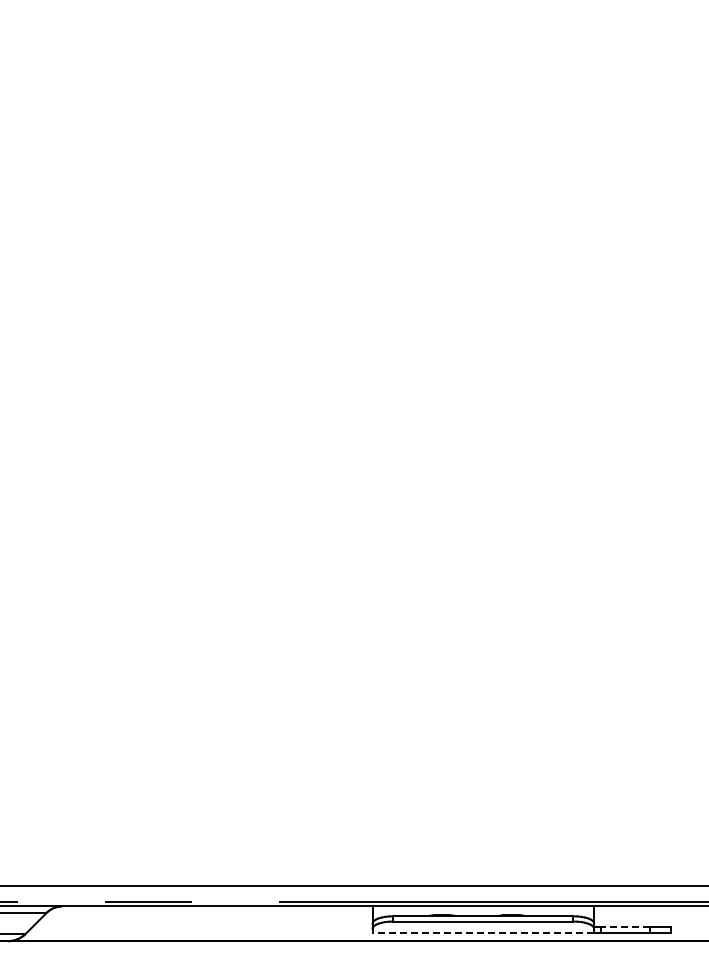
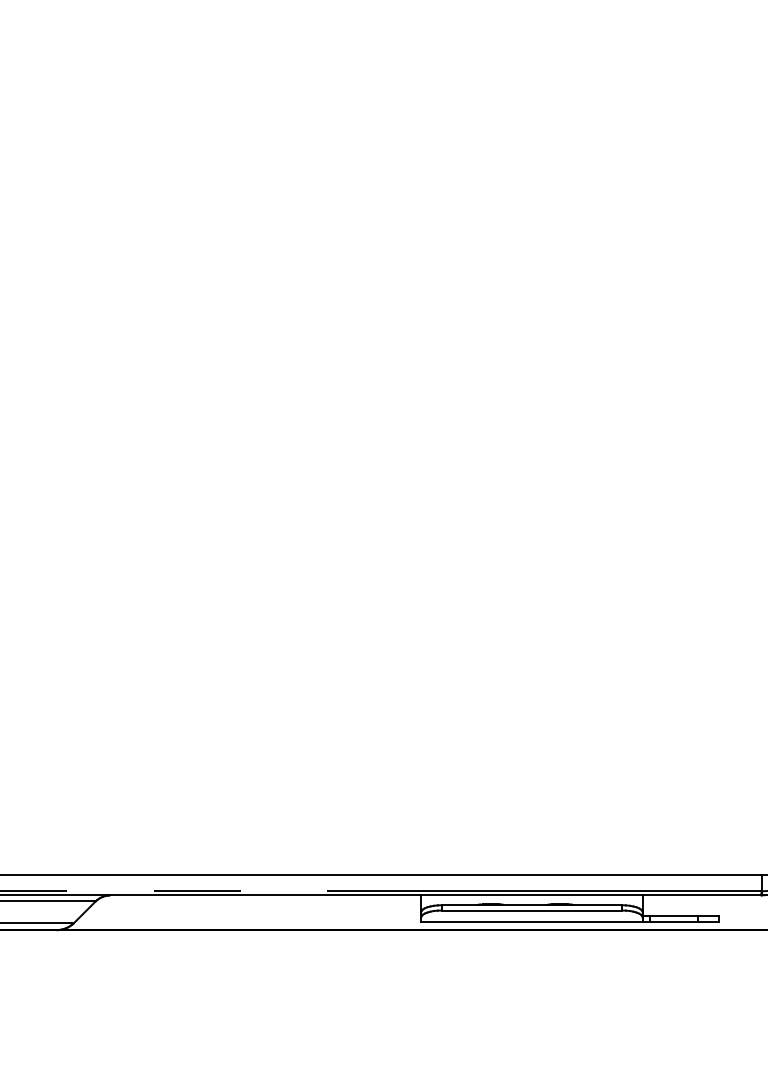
line: (624, 927) -> (673, 916), dashed -> solid
line: (482, 932) -> (531, 921), dashed -> solid

